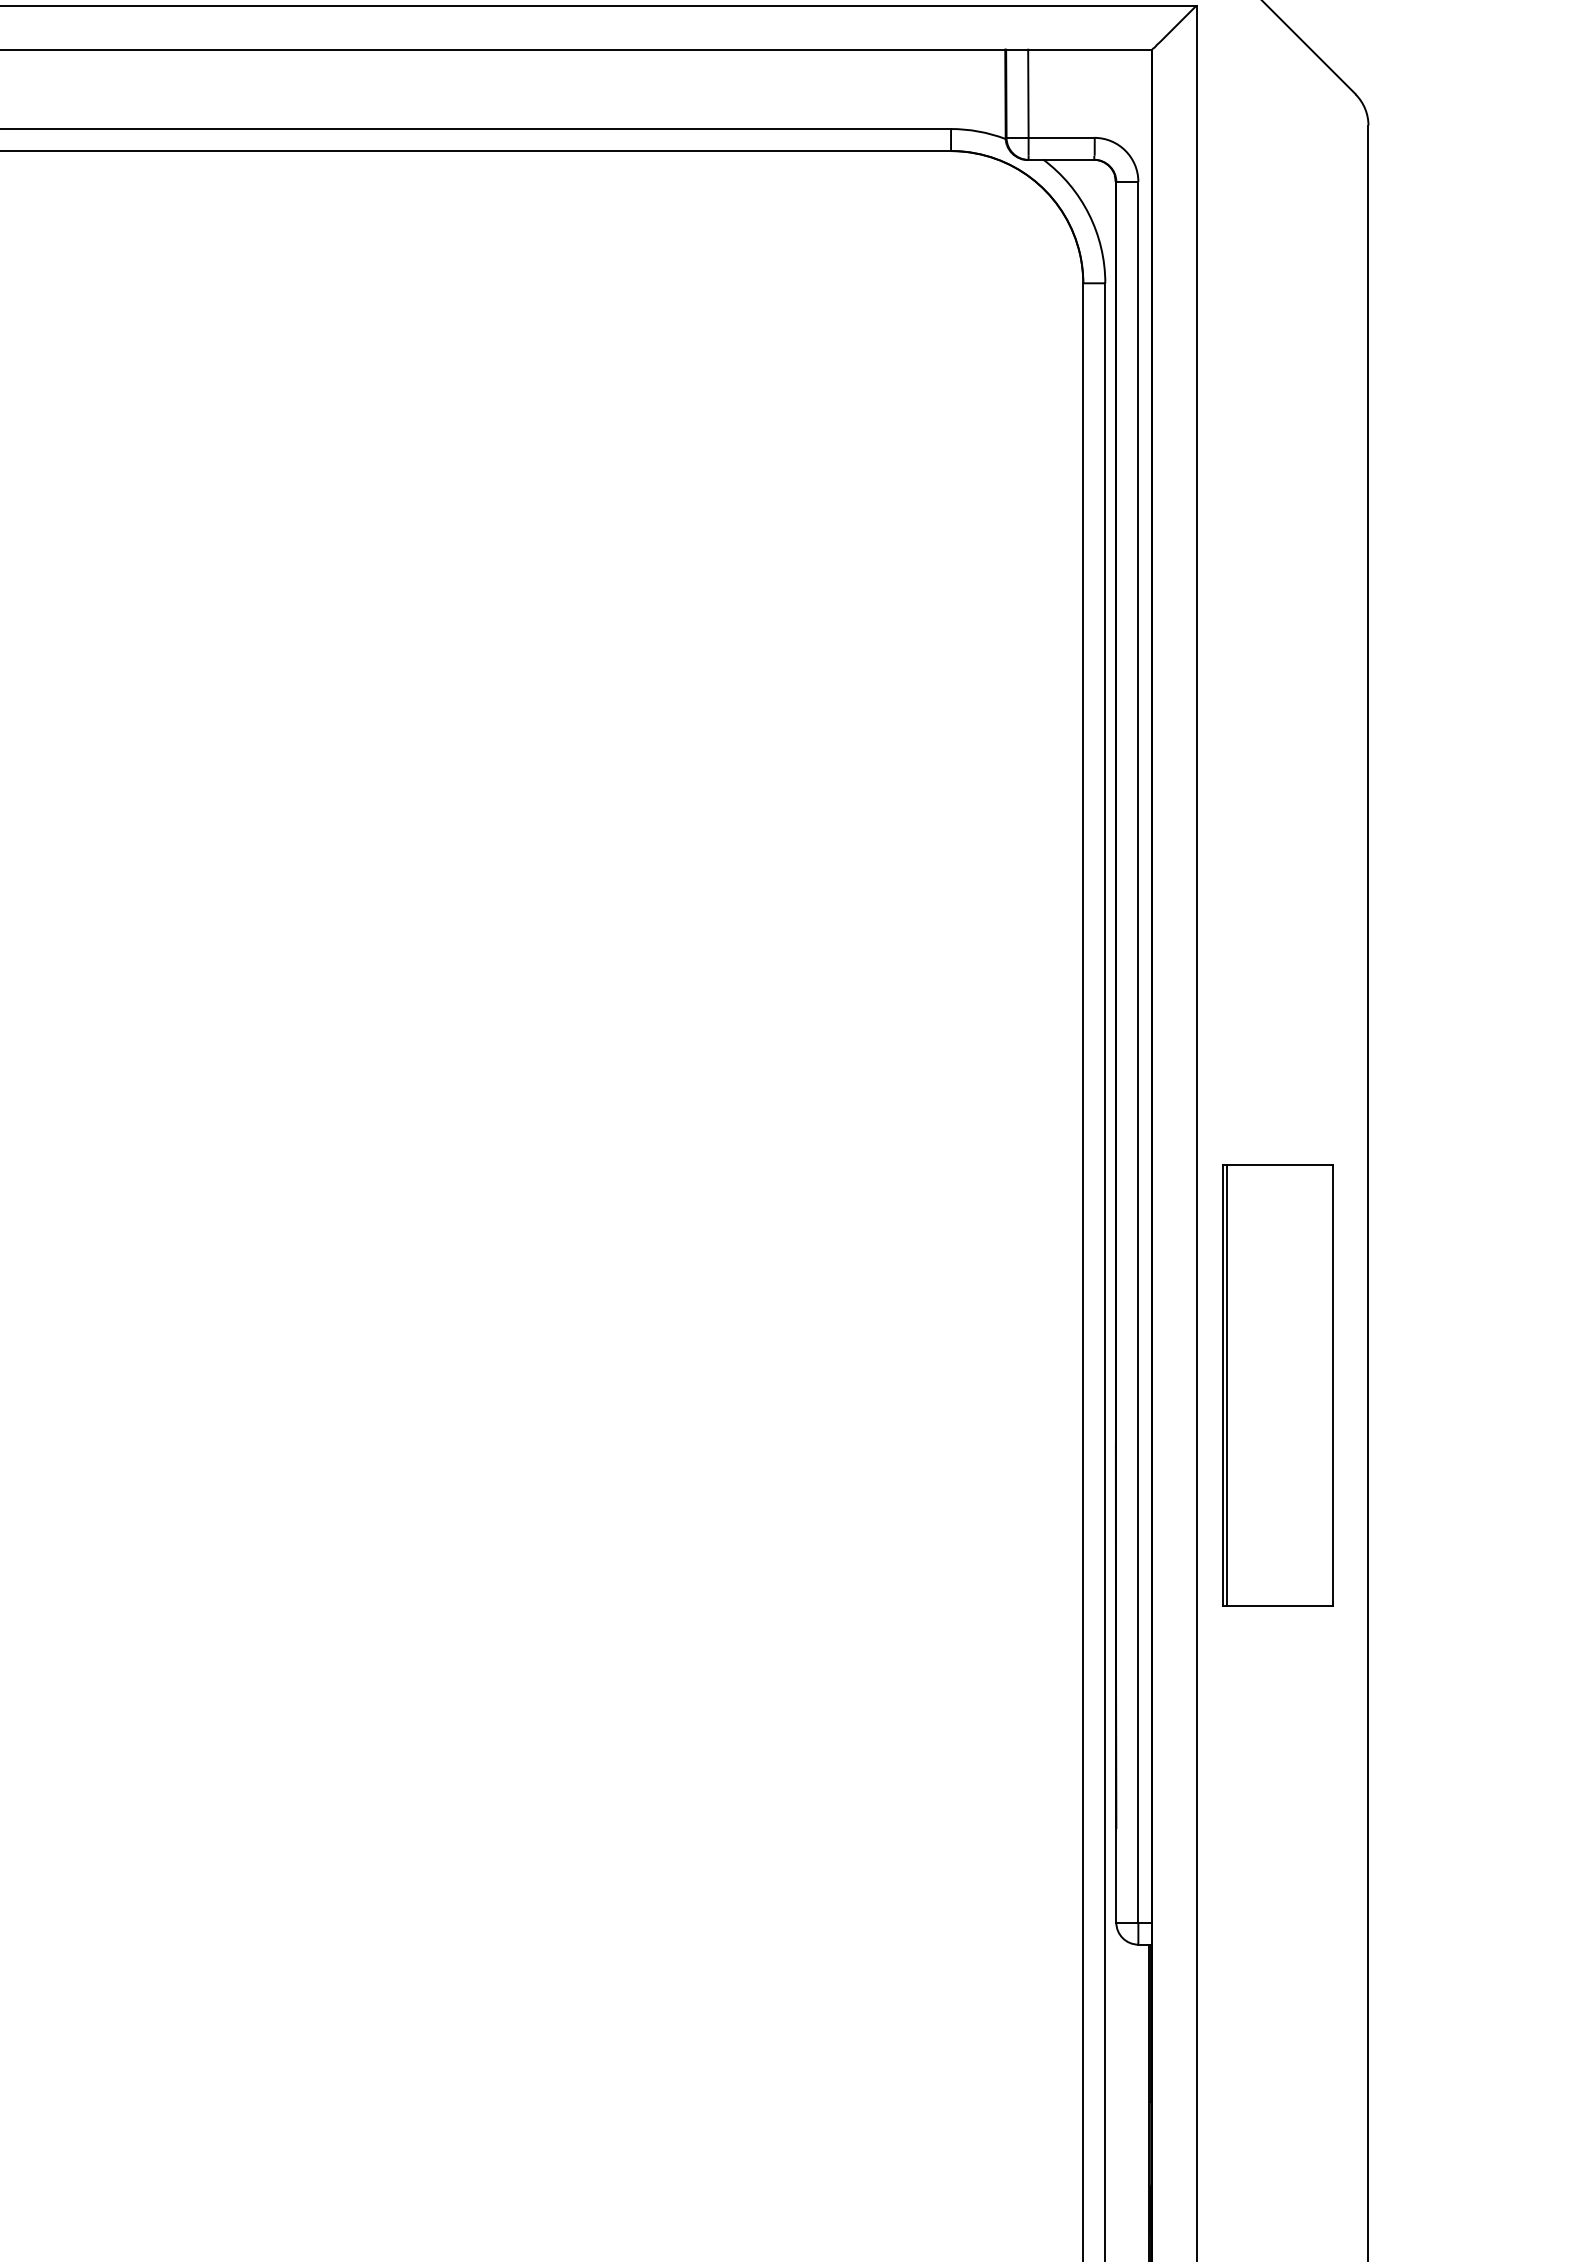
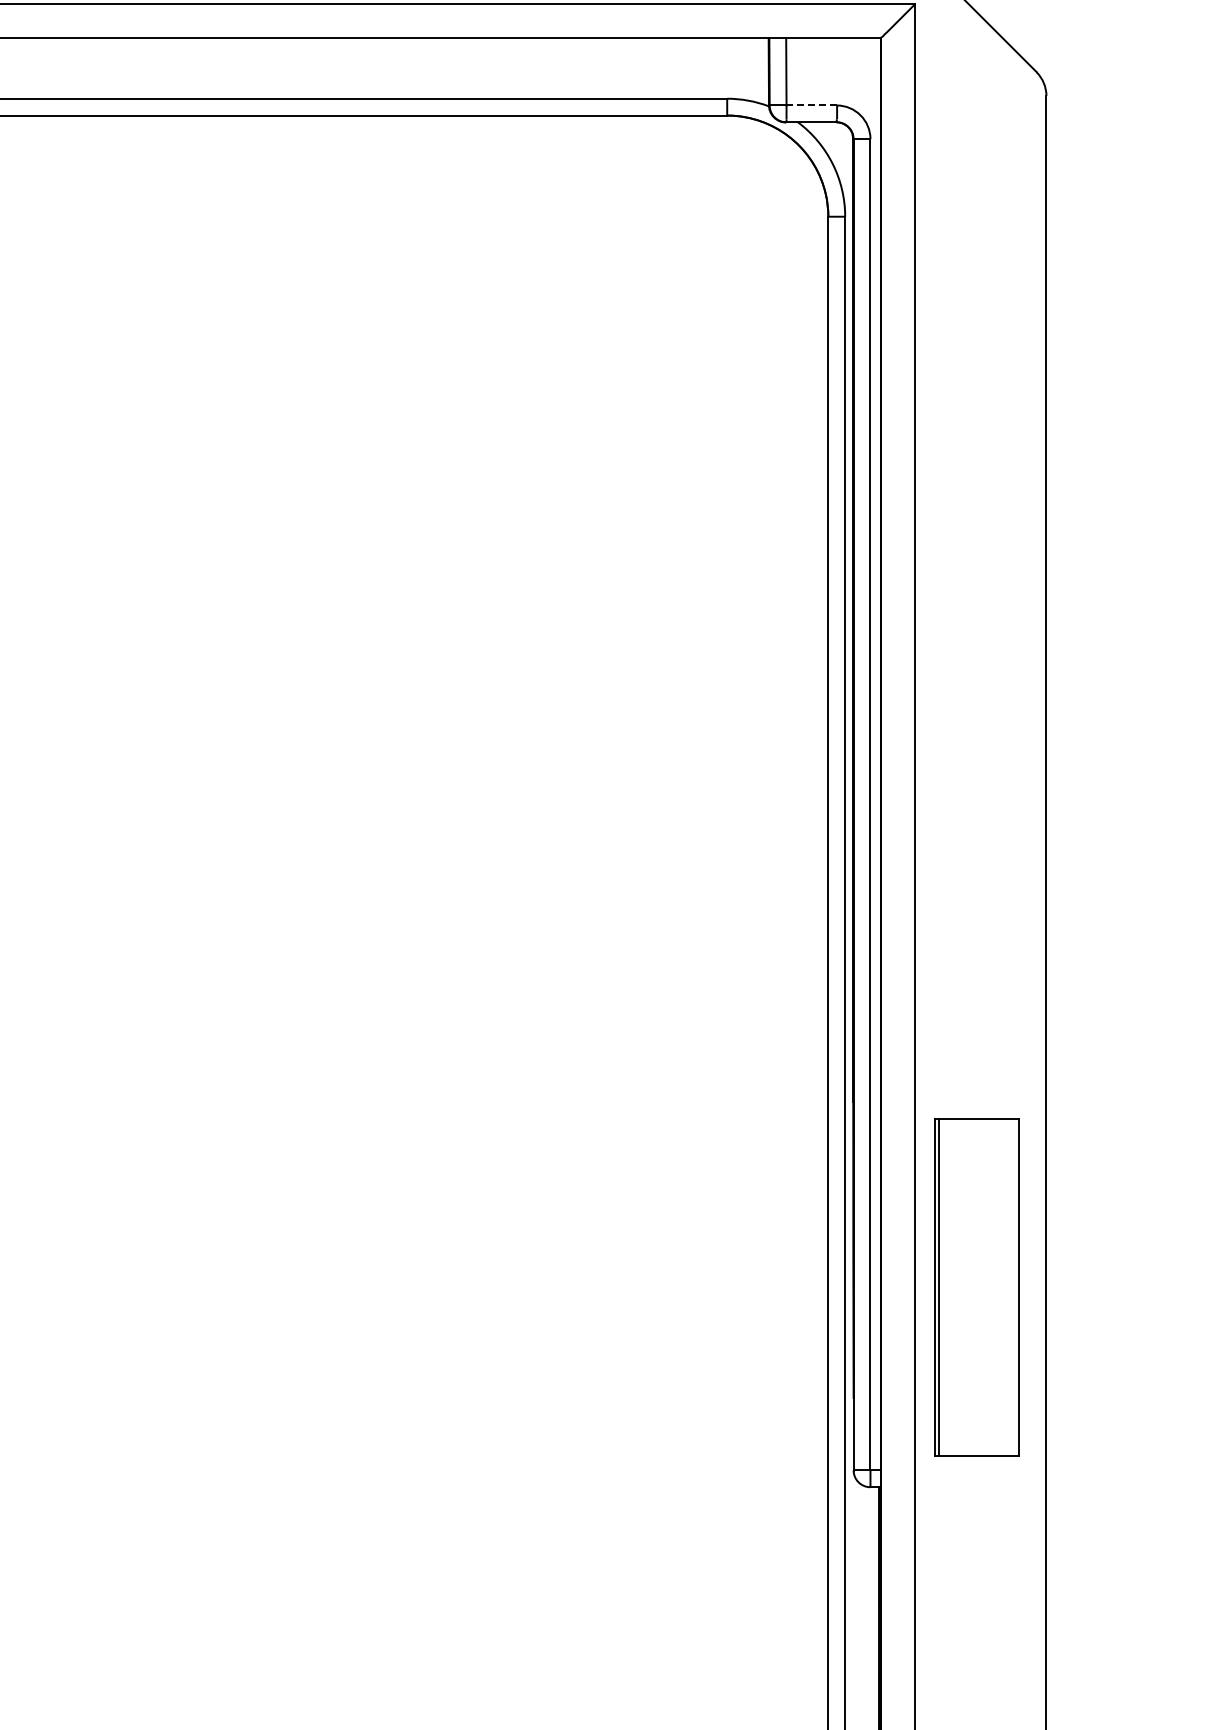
line: (1061, 137) -> (811, 105), solid -> dashed
part: (1277, 1385) -> (976, 1287), moved

